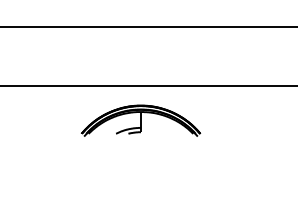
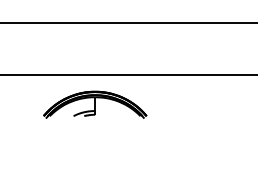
part: (140, 120) -> (94, 104), moved

